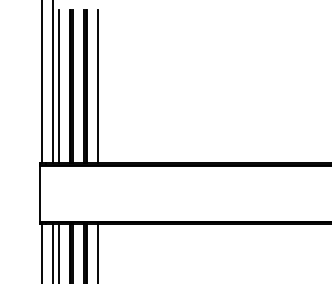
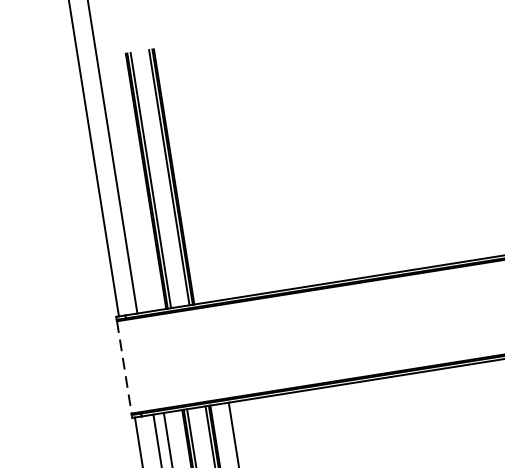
line: (59, 86) -> (128, 183), removed
line: (98, 86) -> (193, 173), removed
line: (40, 193) -> (124, 366), solid -> dashed

